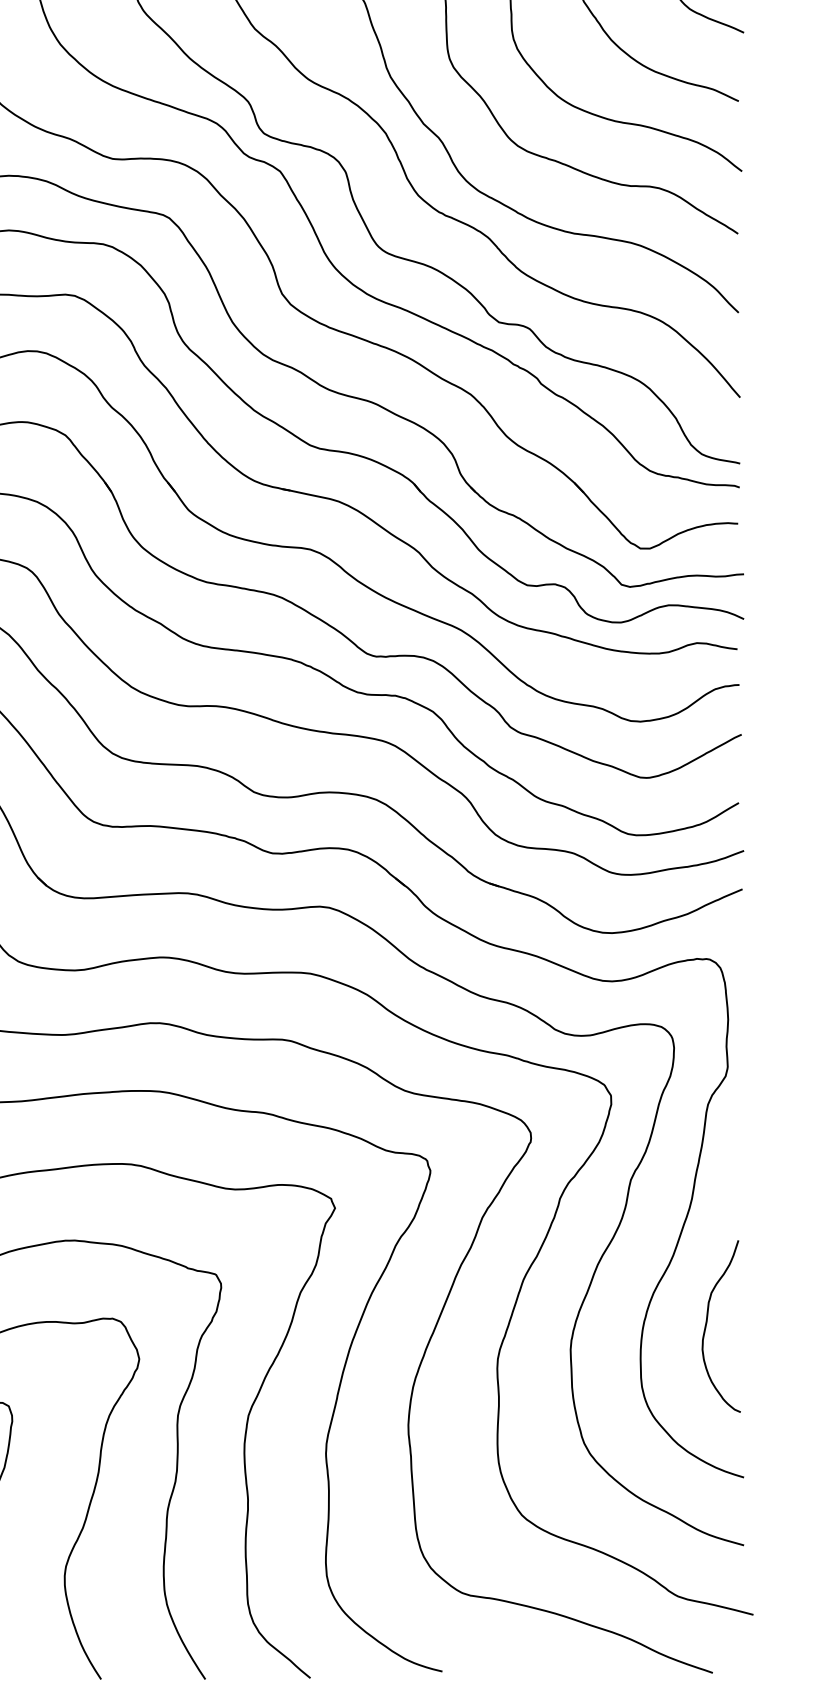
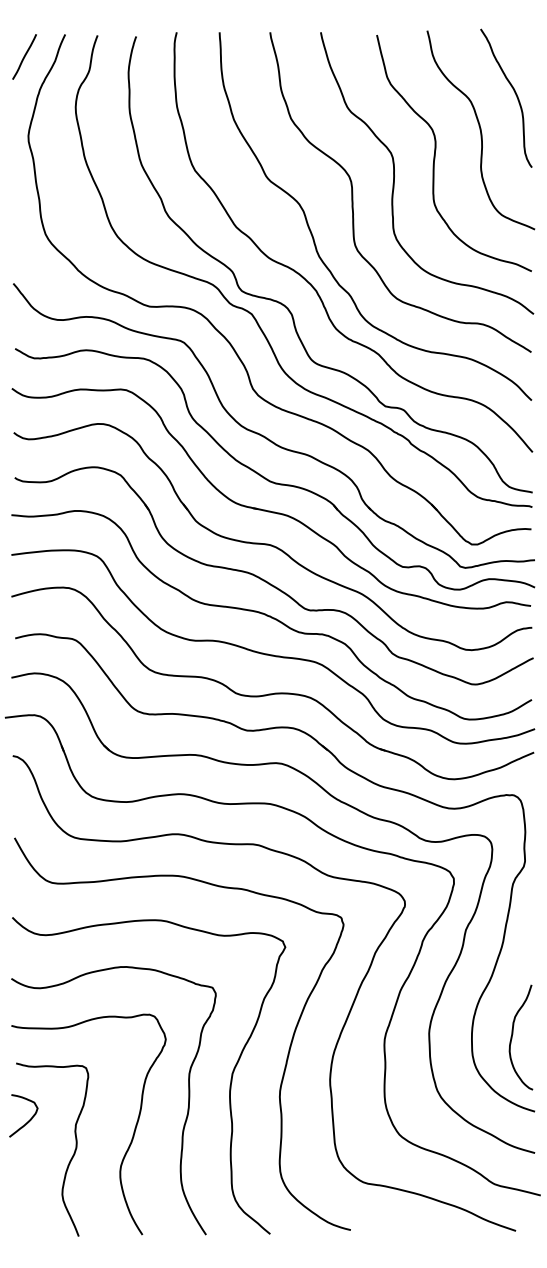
curve: (708, 1321) -> (513, 1034), moved

